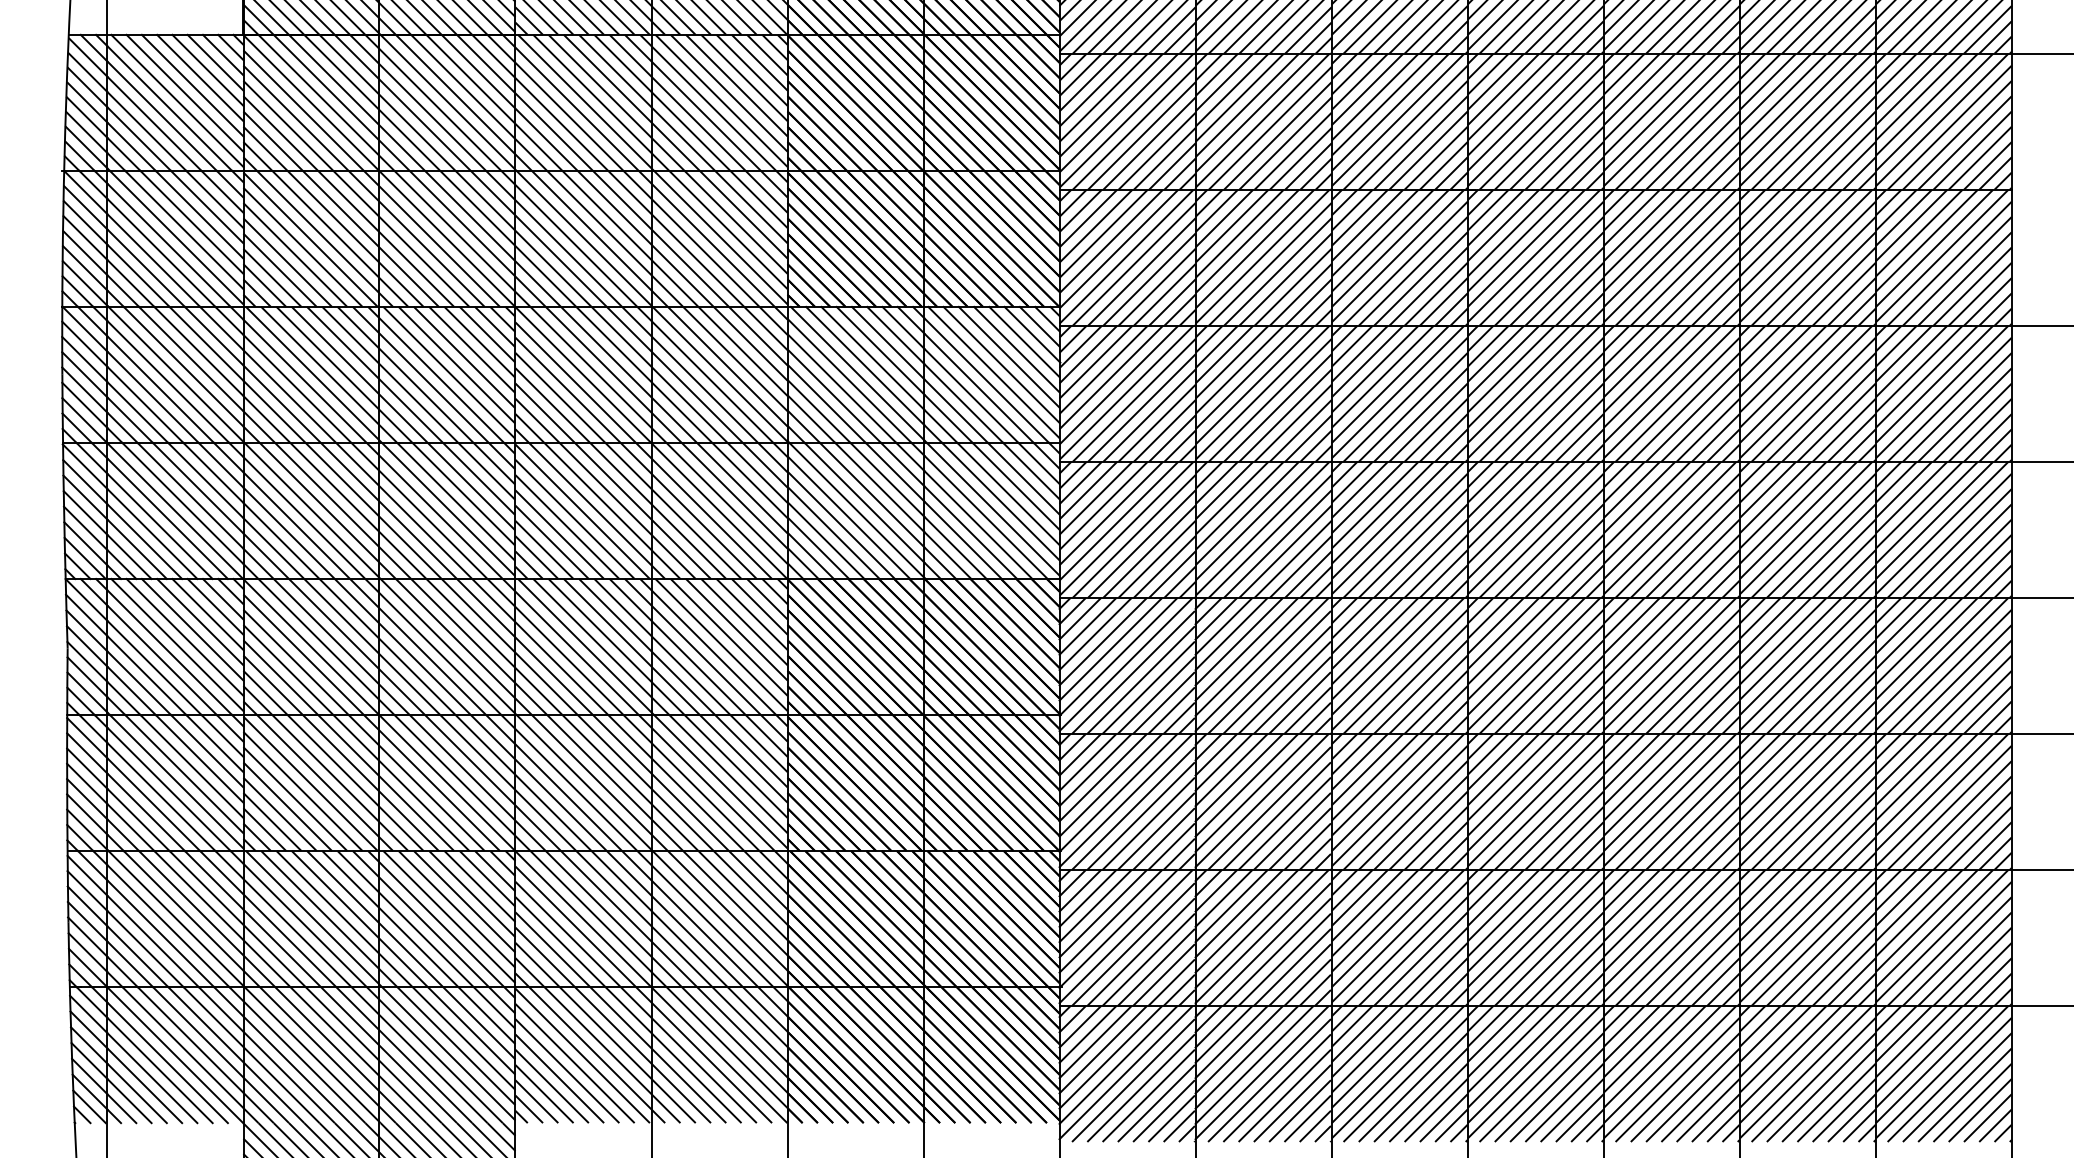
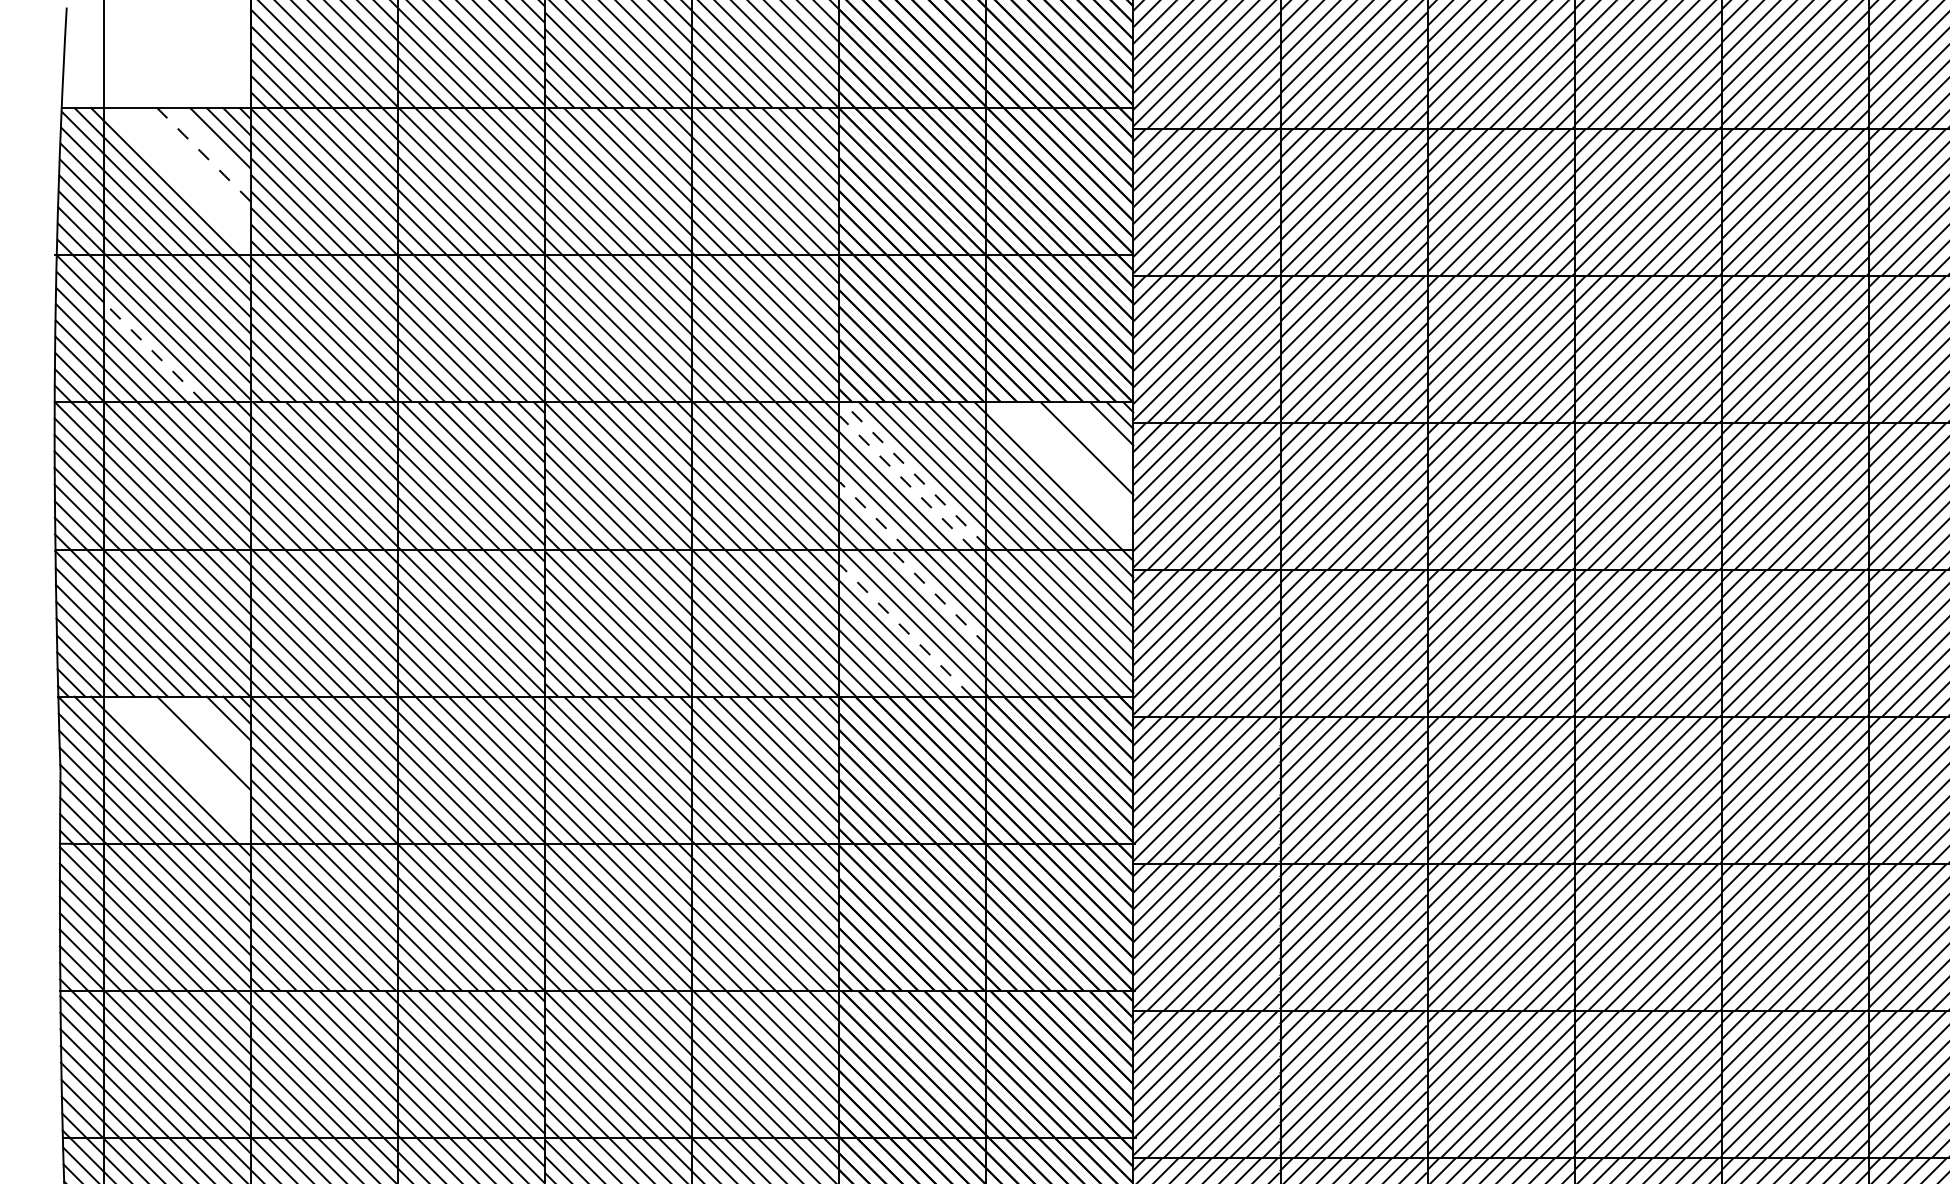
line: (207, 69) -> (211, 145), removed
line: (200, 78) -> (204, 155), solid -> dashed
line: (192, 85) -> (195, 162), removed
line: (184, 92) -> (186, 170), removed
line: (177, 100) -> (179, 179), removed
line: (153, 260) -> (153, 352), solid -> dashed
line: (1032, 334) -> (1104, 432), removed
line: (1024, 341) -> (1095, 439), removed
line: (1008, 356) -> (1078, 456), removed
line: (1001, 364) -> (1070, 464), removed
line: (993, 372) -> (1061, 473), removed
line: (857, 373) -> (914, 474), solid -> dashed
line: (849, 380) -> (906, 482), solid -> dashed
line: (819, 411) -> (873, 515), solid -> dashed
line: (879, 487) -> (938, 597), solid -> dashed
line: (848, 517) -> (905, 630), solid -> dashed
line: (215, 606) -> (220, 726), removed
line: (207, 614) -> (211, 735), removed
line: (192, 629) -> (195, 751), removed
line: (184, 637) -> (186, 759), removed
line: (177, 645) -> (179, 768), removed

